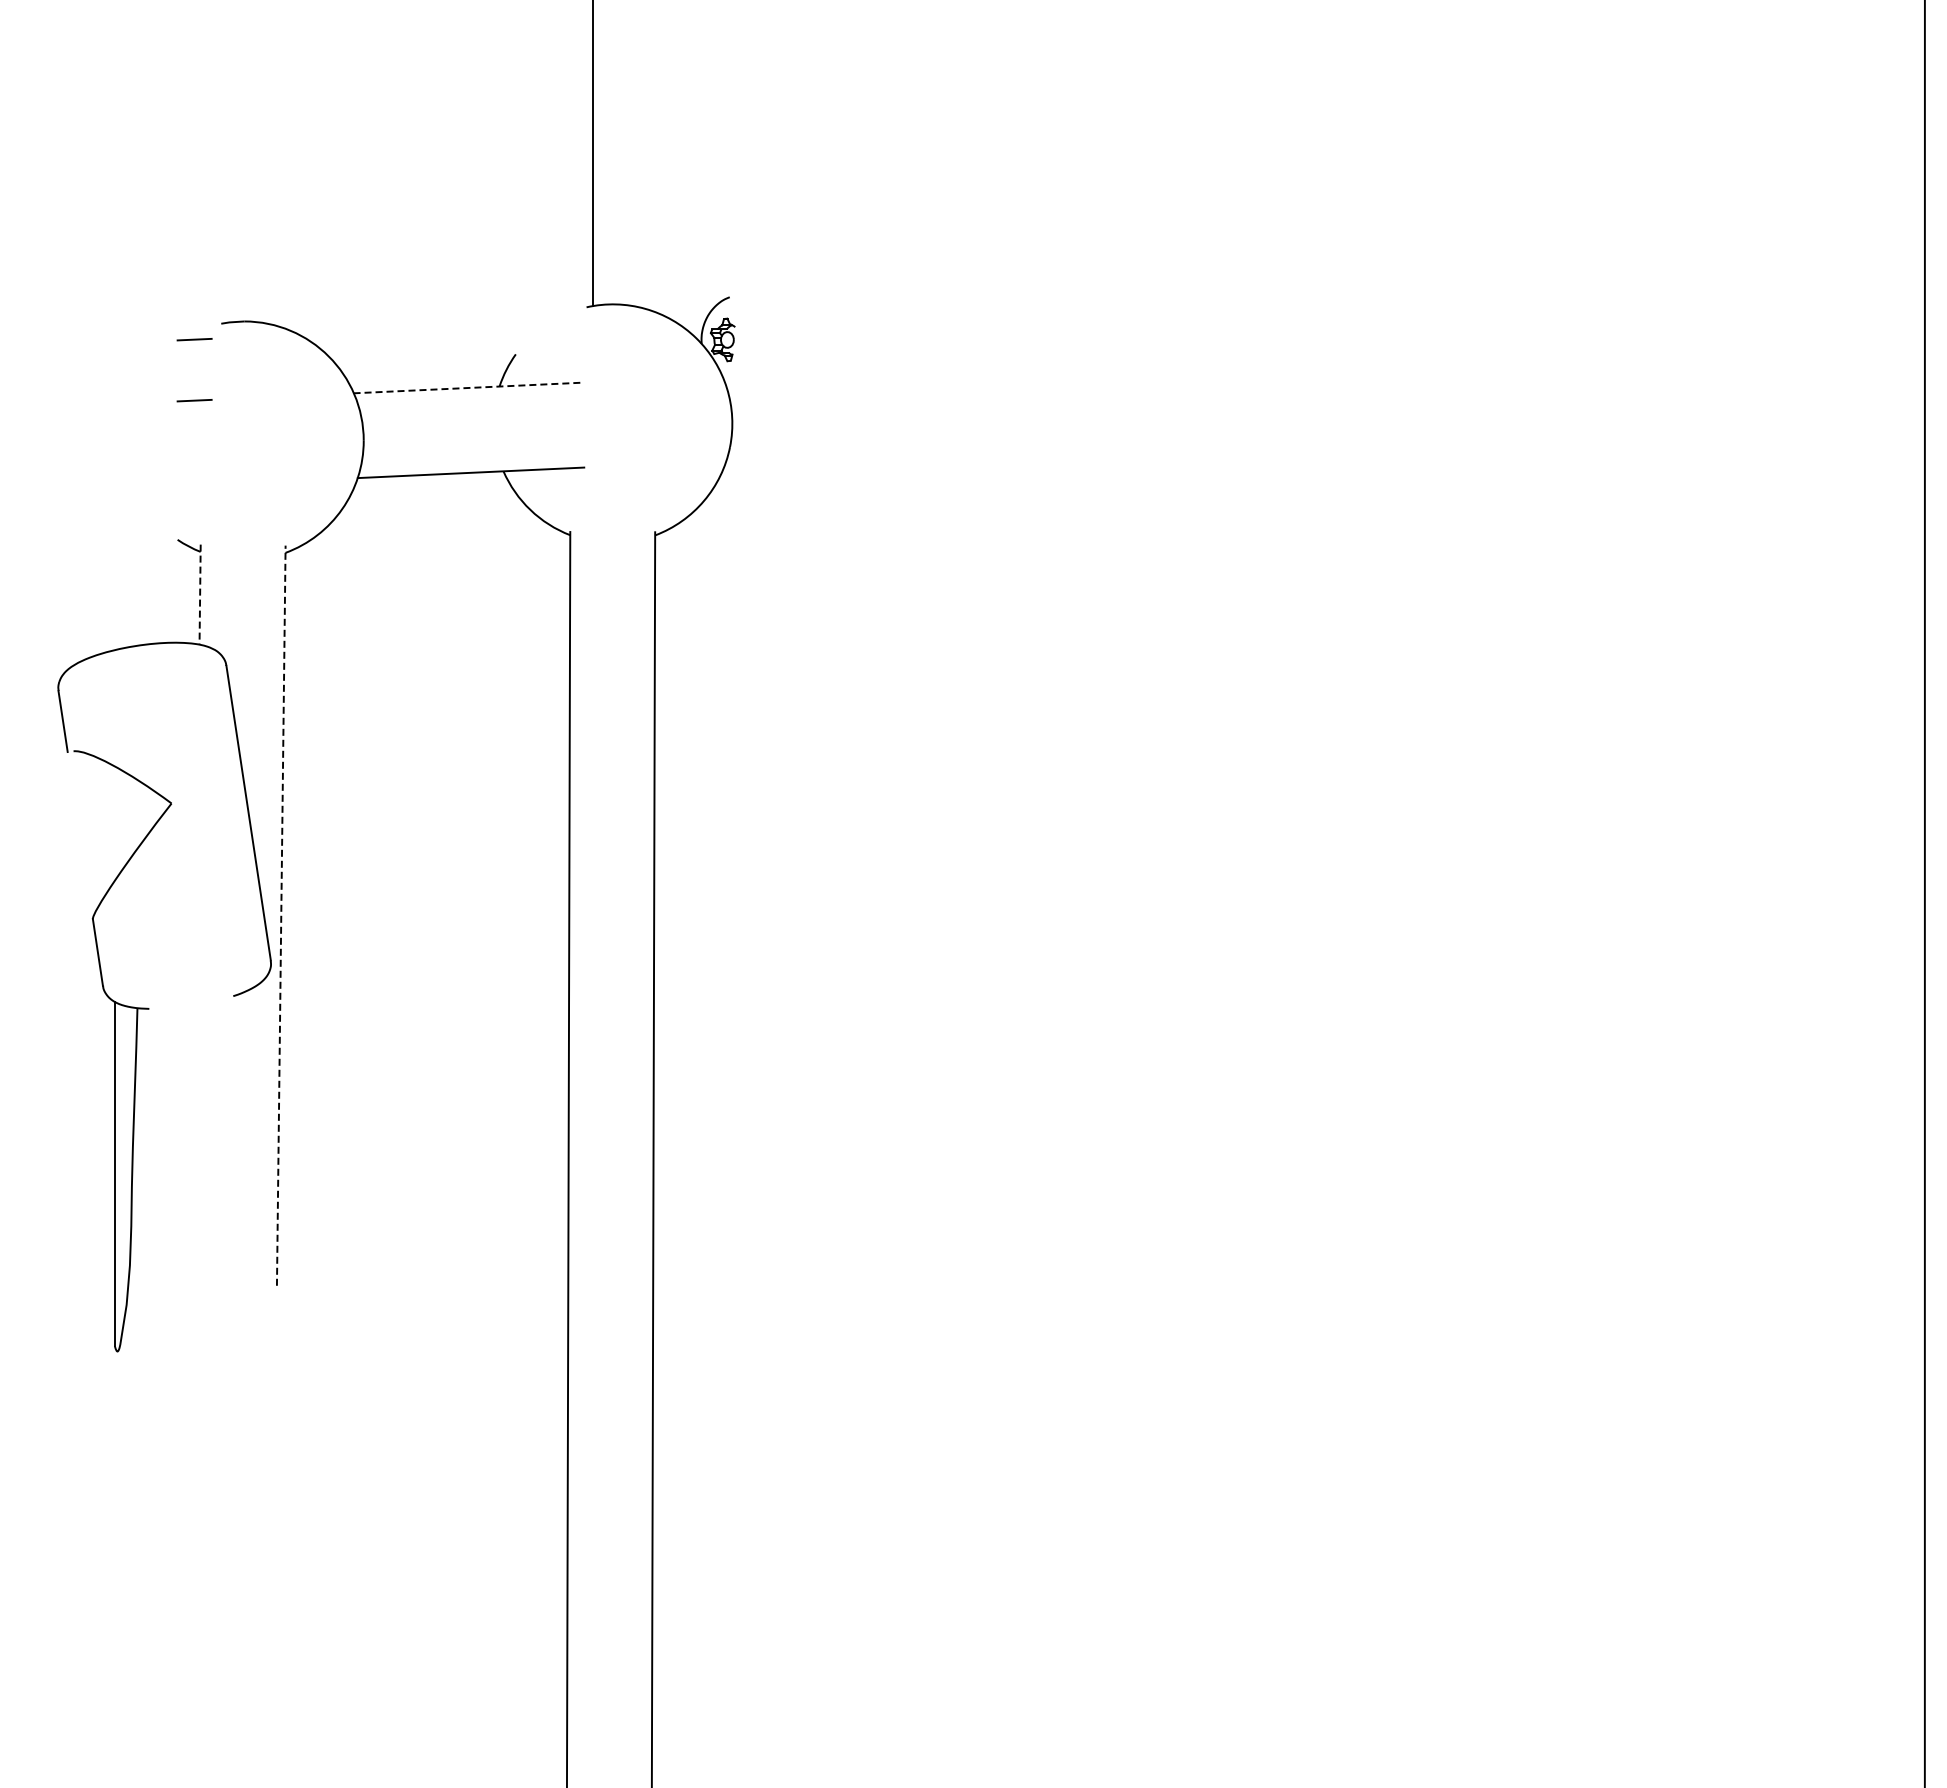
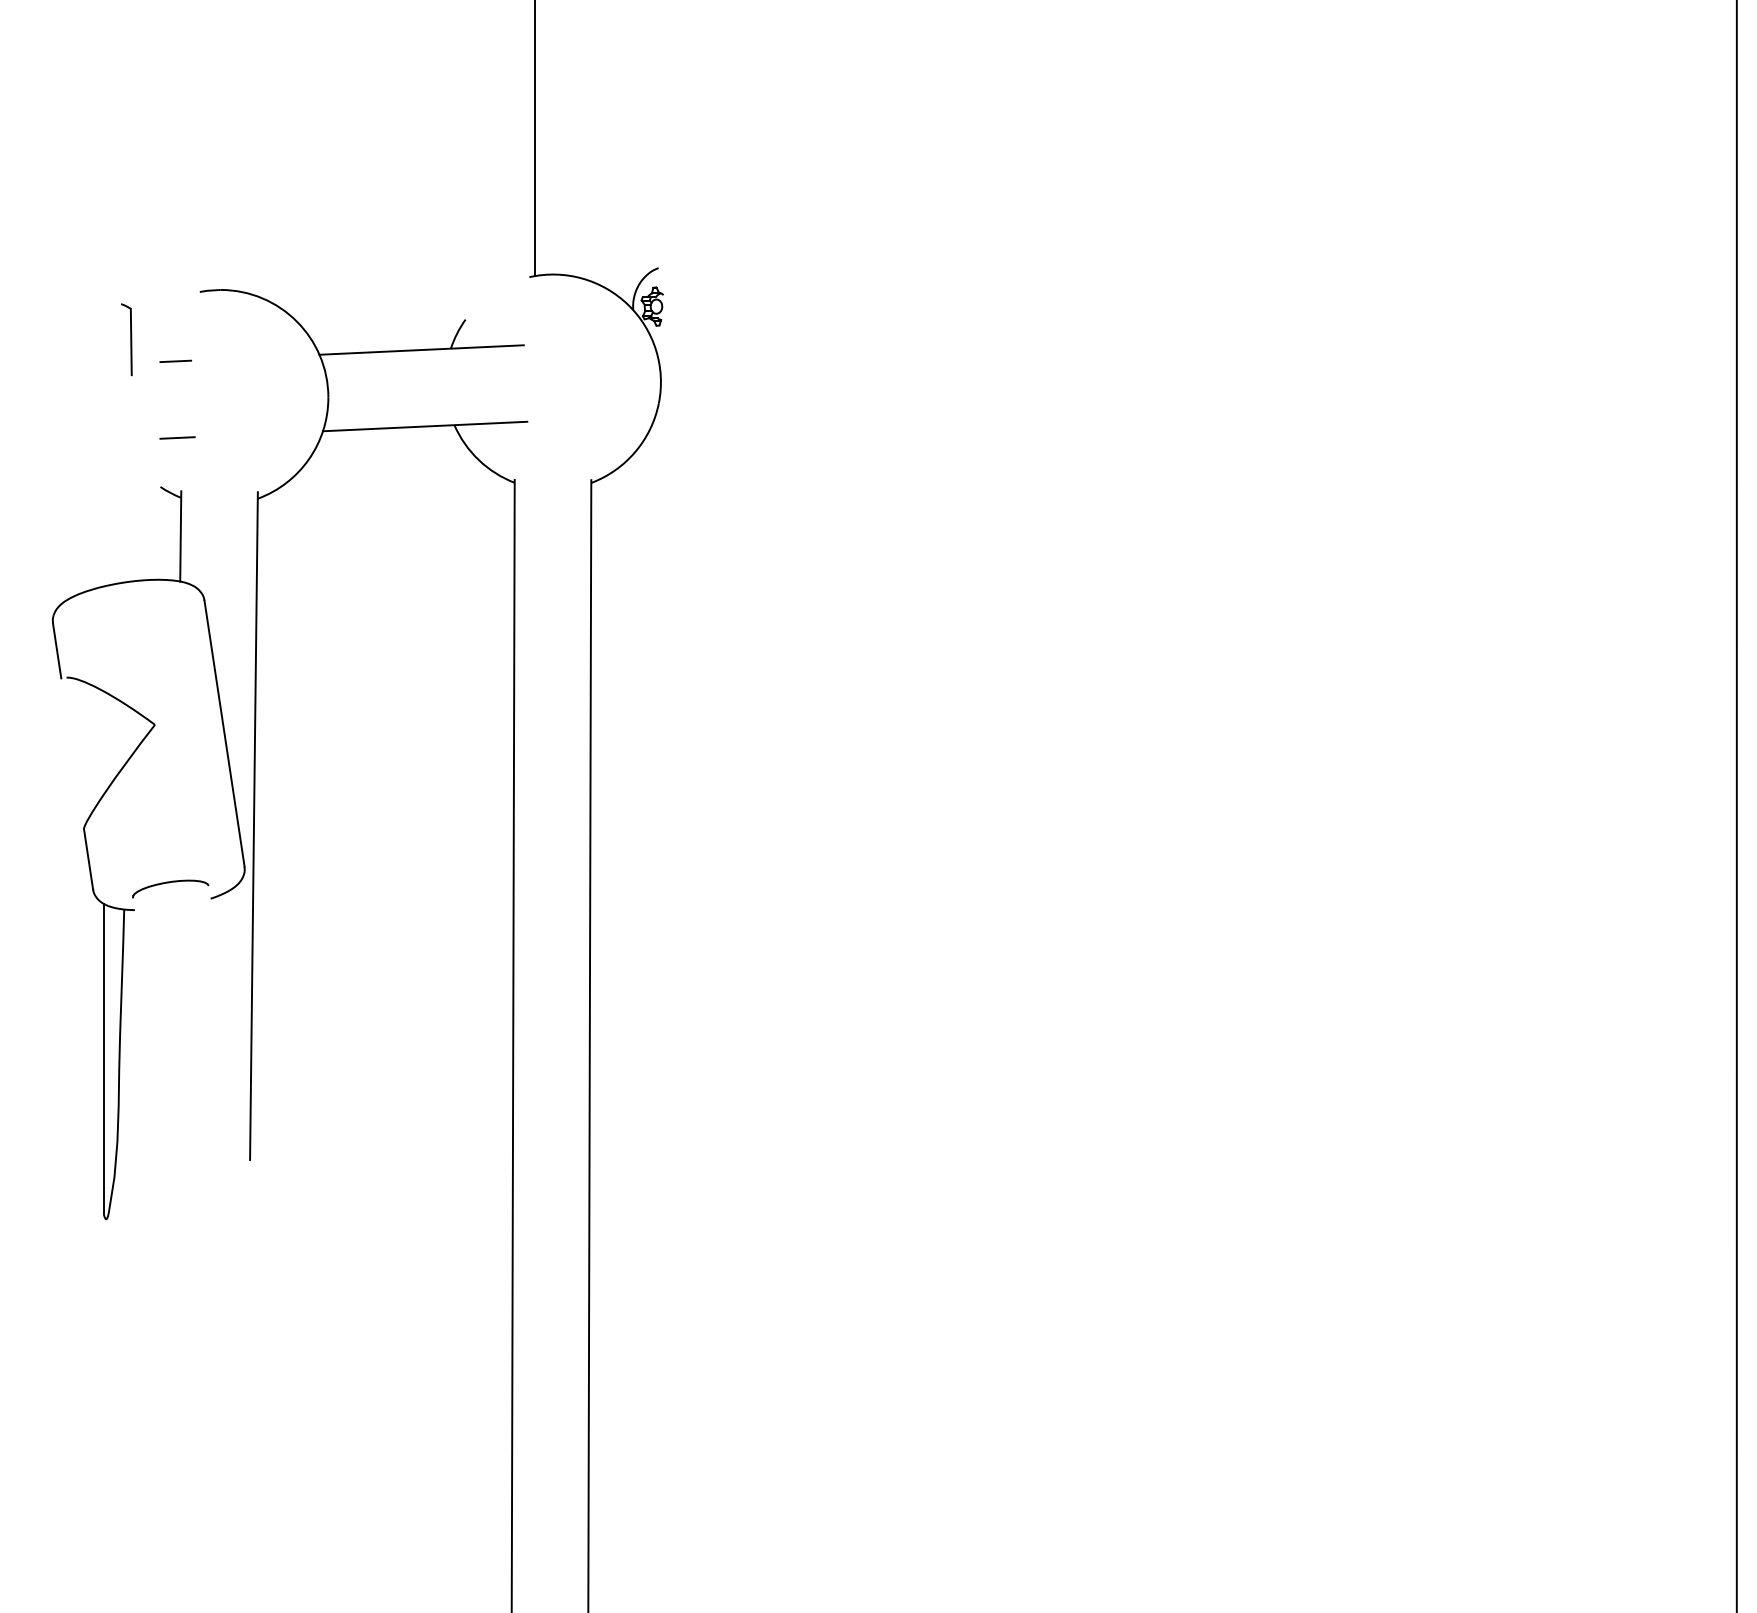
line: (194, 339) -> (175, 306), removed
part: (139, 376) -> (126, 339), added
line: (466, 388) -> (421, 350), dashed -> solid
line: (196, 485) -> (177, 437), added
line: (200, 595) -> (181, 537), dashed -> solid
line: (281, 915) -> (254, 825), dashed -> solid
part: (185, 979) -> (167, 883), added

